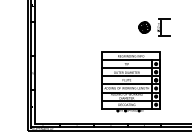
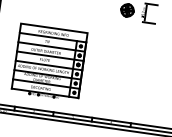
part: (130, 81) -> (48, 62), moved

